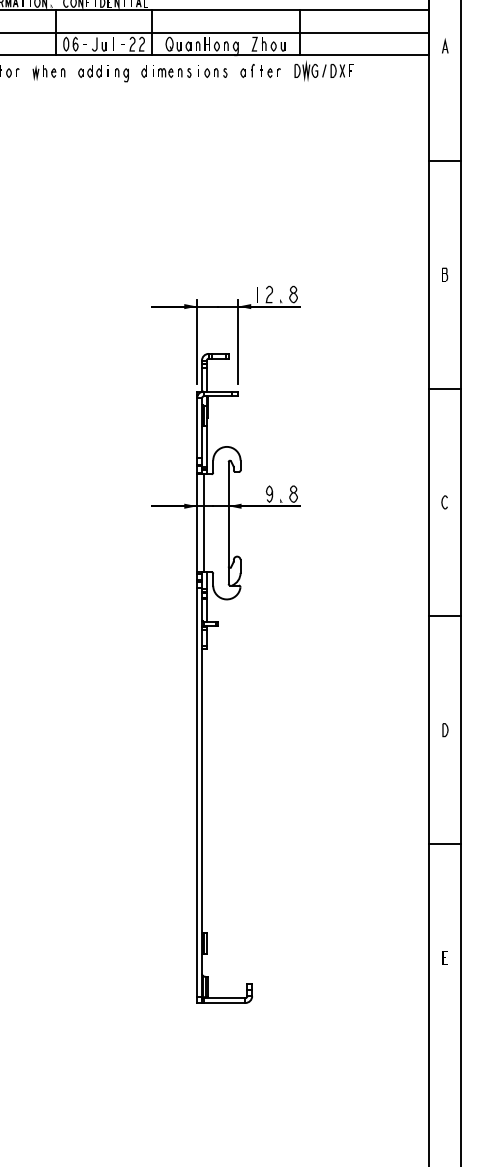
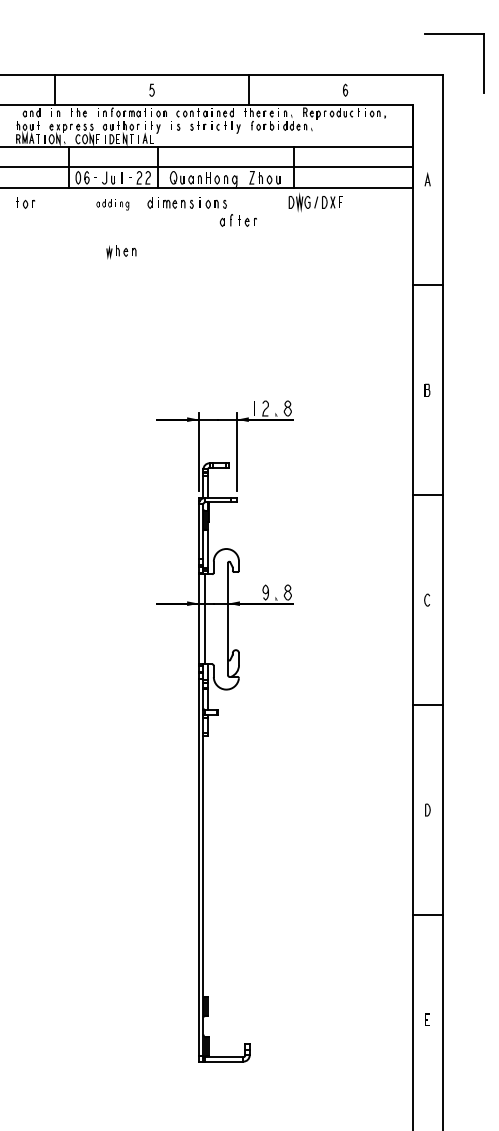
part: (259, 71) -> (237, 220), moved
part: (49, 73) -> (121, 252), moved
part: (103, 73) -> (112, 204), size x0.7

